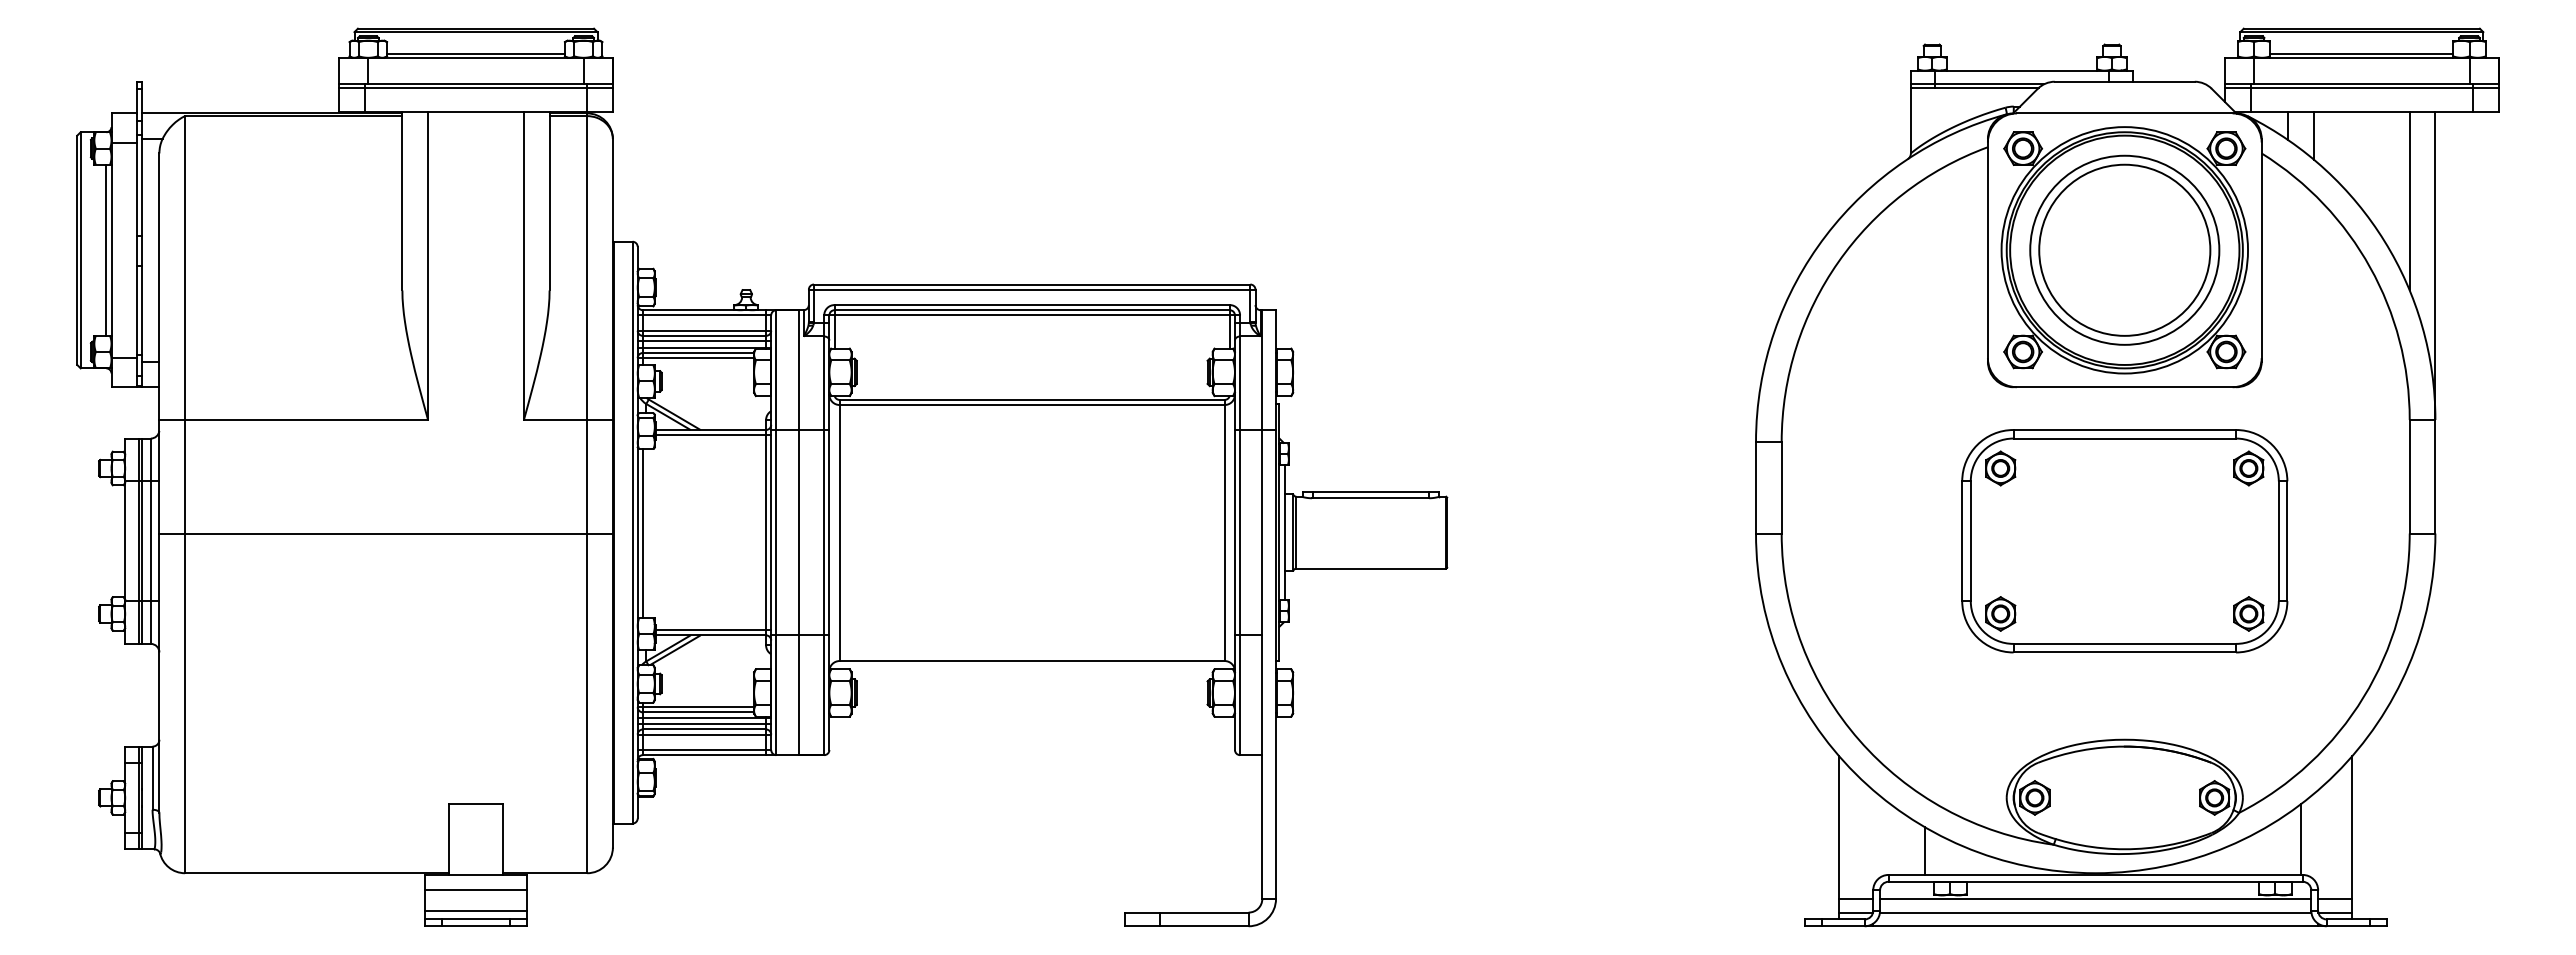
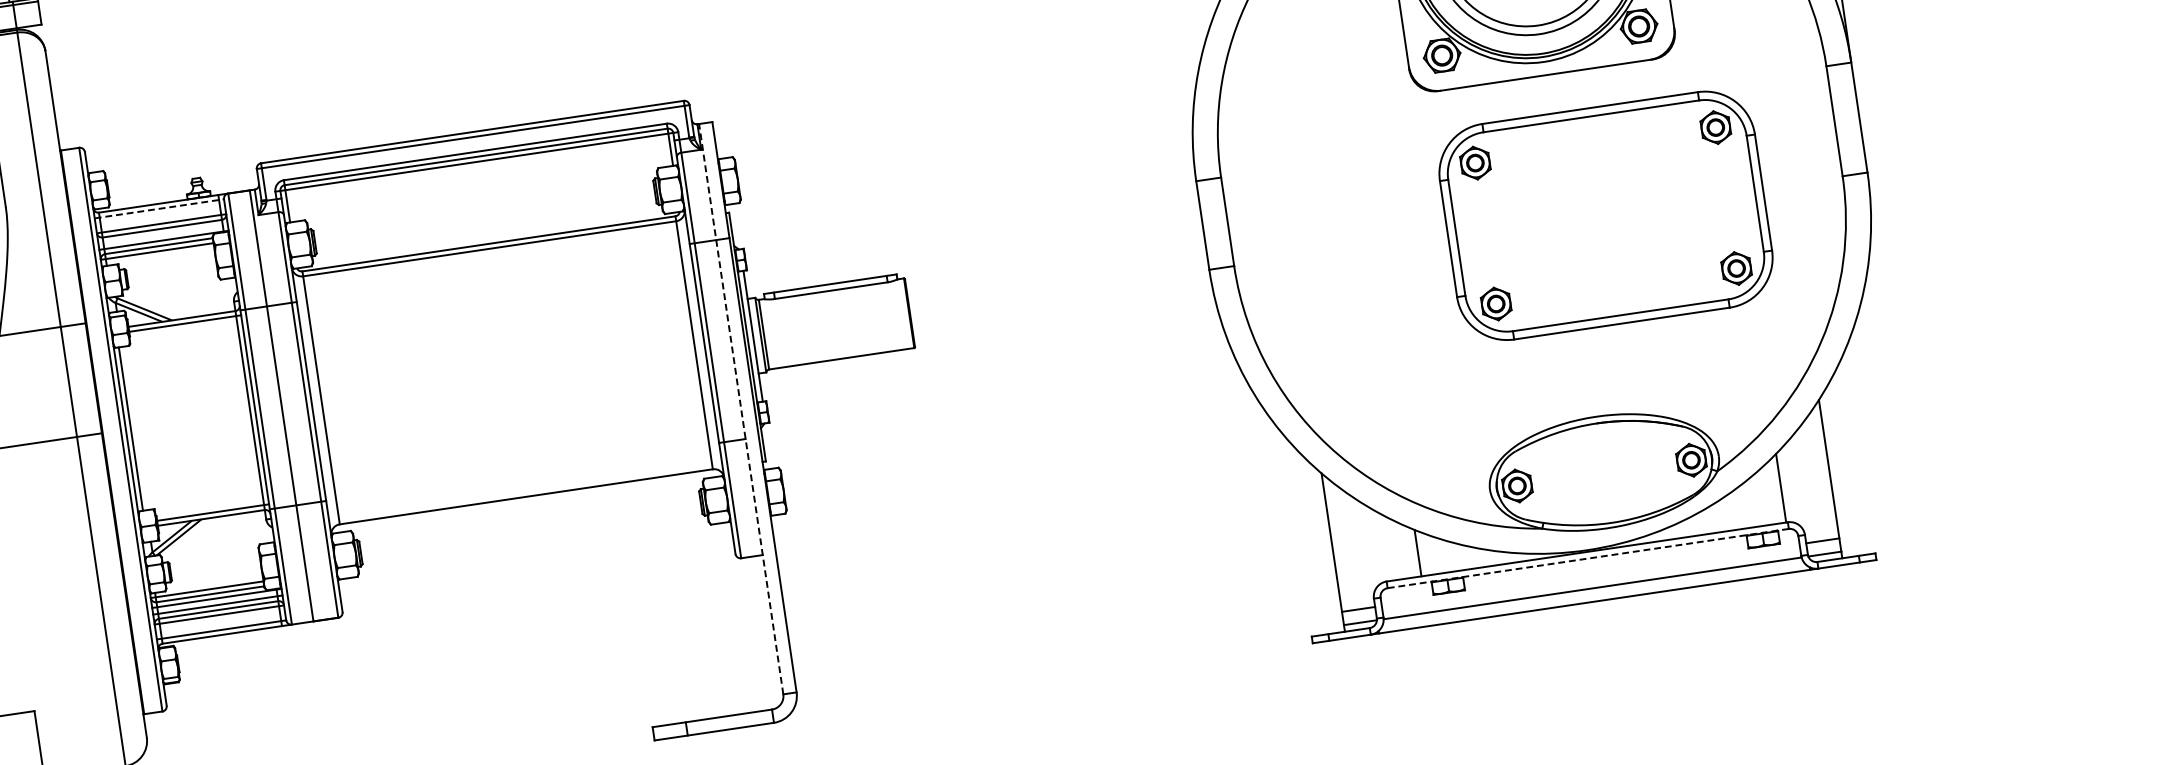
line: (704, 315) -> (159, 208), solid -> dashed
line: (704, 341) -> (163, 234), removed
part: (2124, 541) -> (1605, 216), moved
line: (1262, 604) -> (741, 409), solid -> dashed
line: (2095, 881) -> (1588, 558), solid -> dashed
line: (2095, 898) -> (1590, 574), removed

